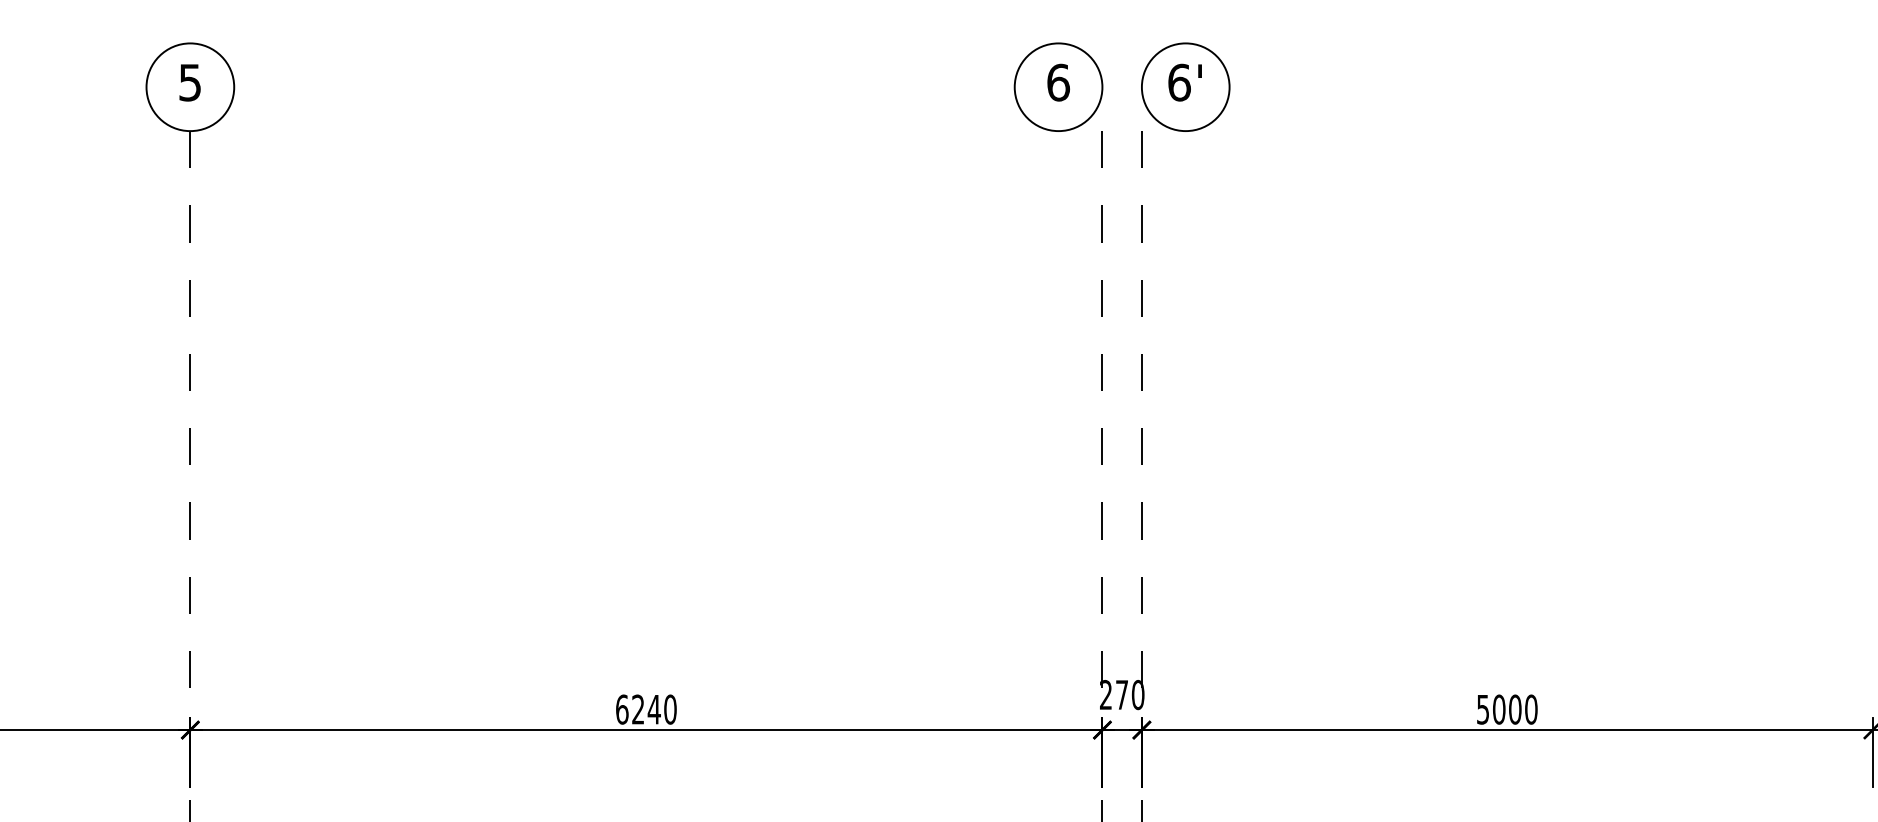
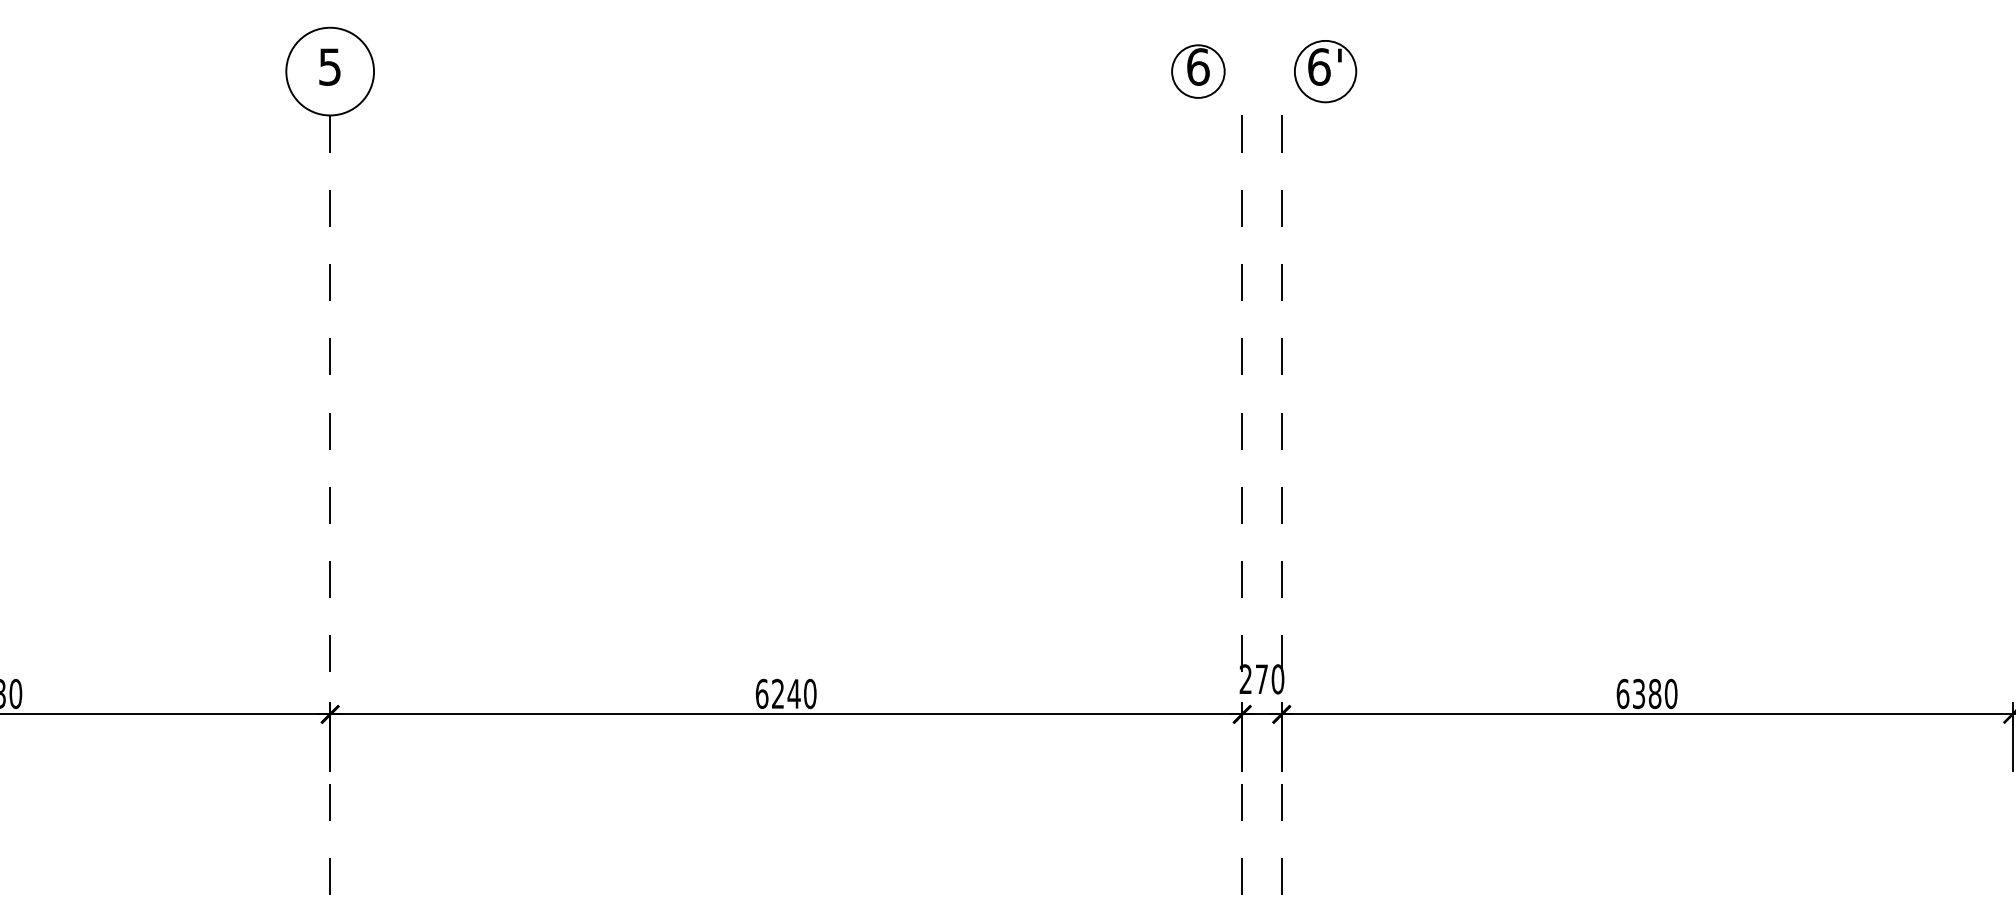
circle: (1058, 87) -> (1198, 71), size x0.6
circle: (1185, 87) -> (1325, 71), size x0.7
text: (1498, 709) -> (1638, 693), 5000 -> 6380

